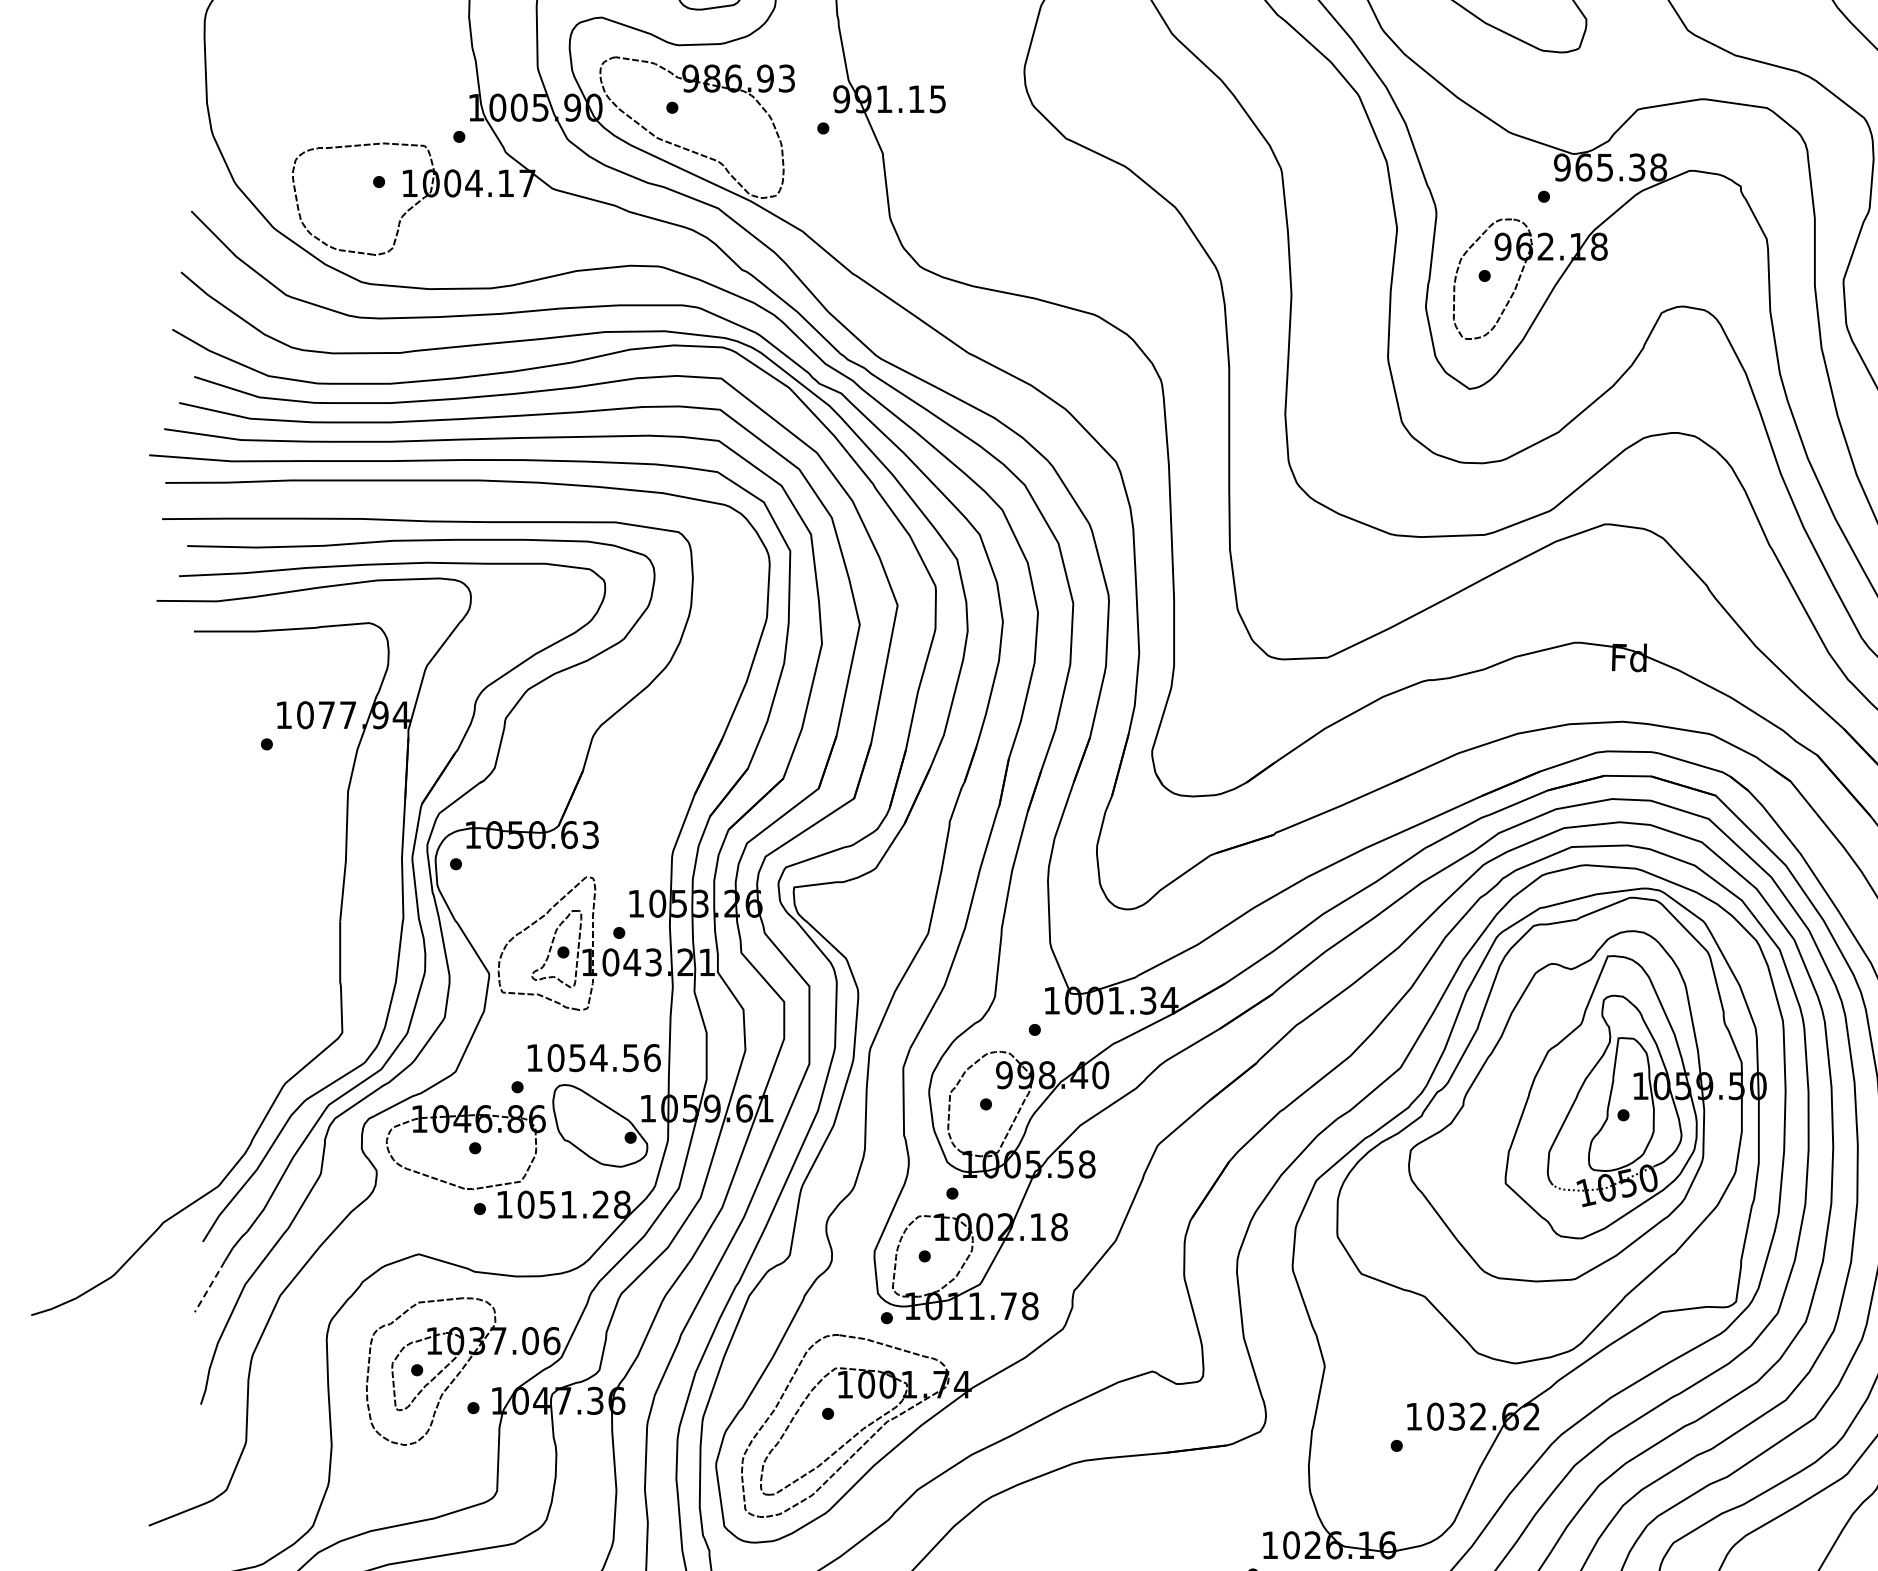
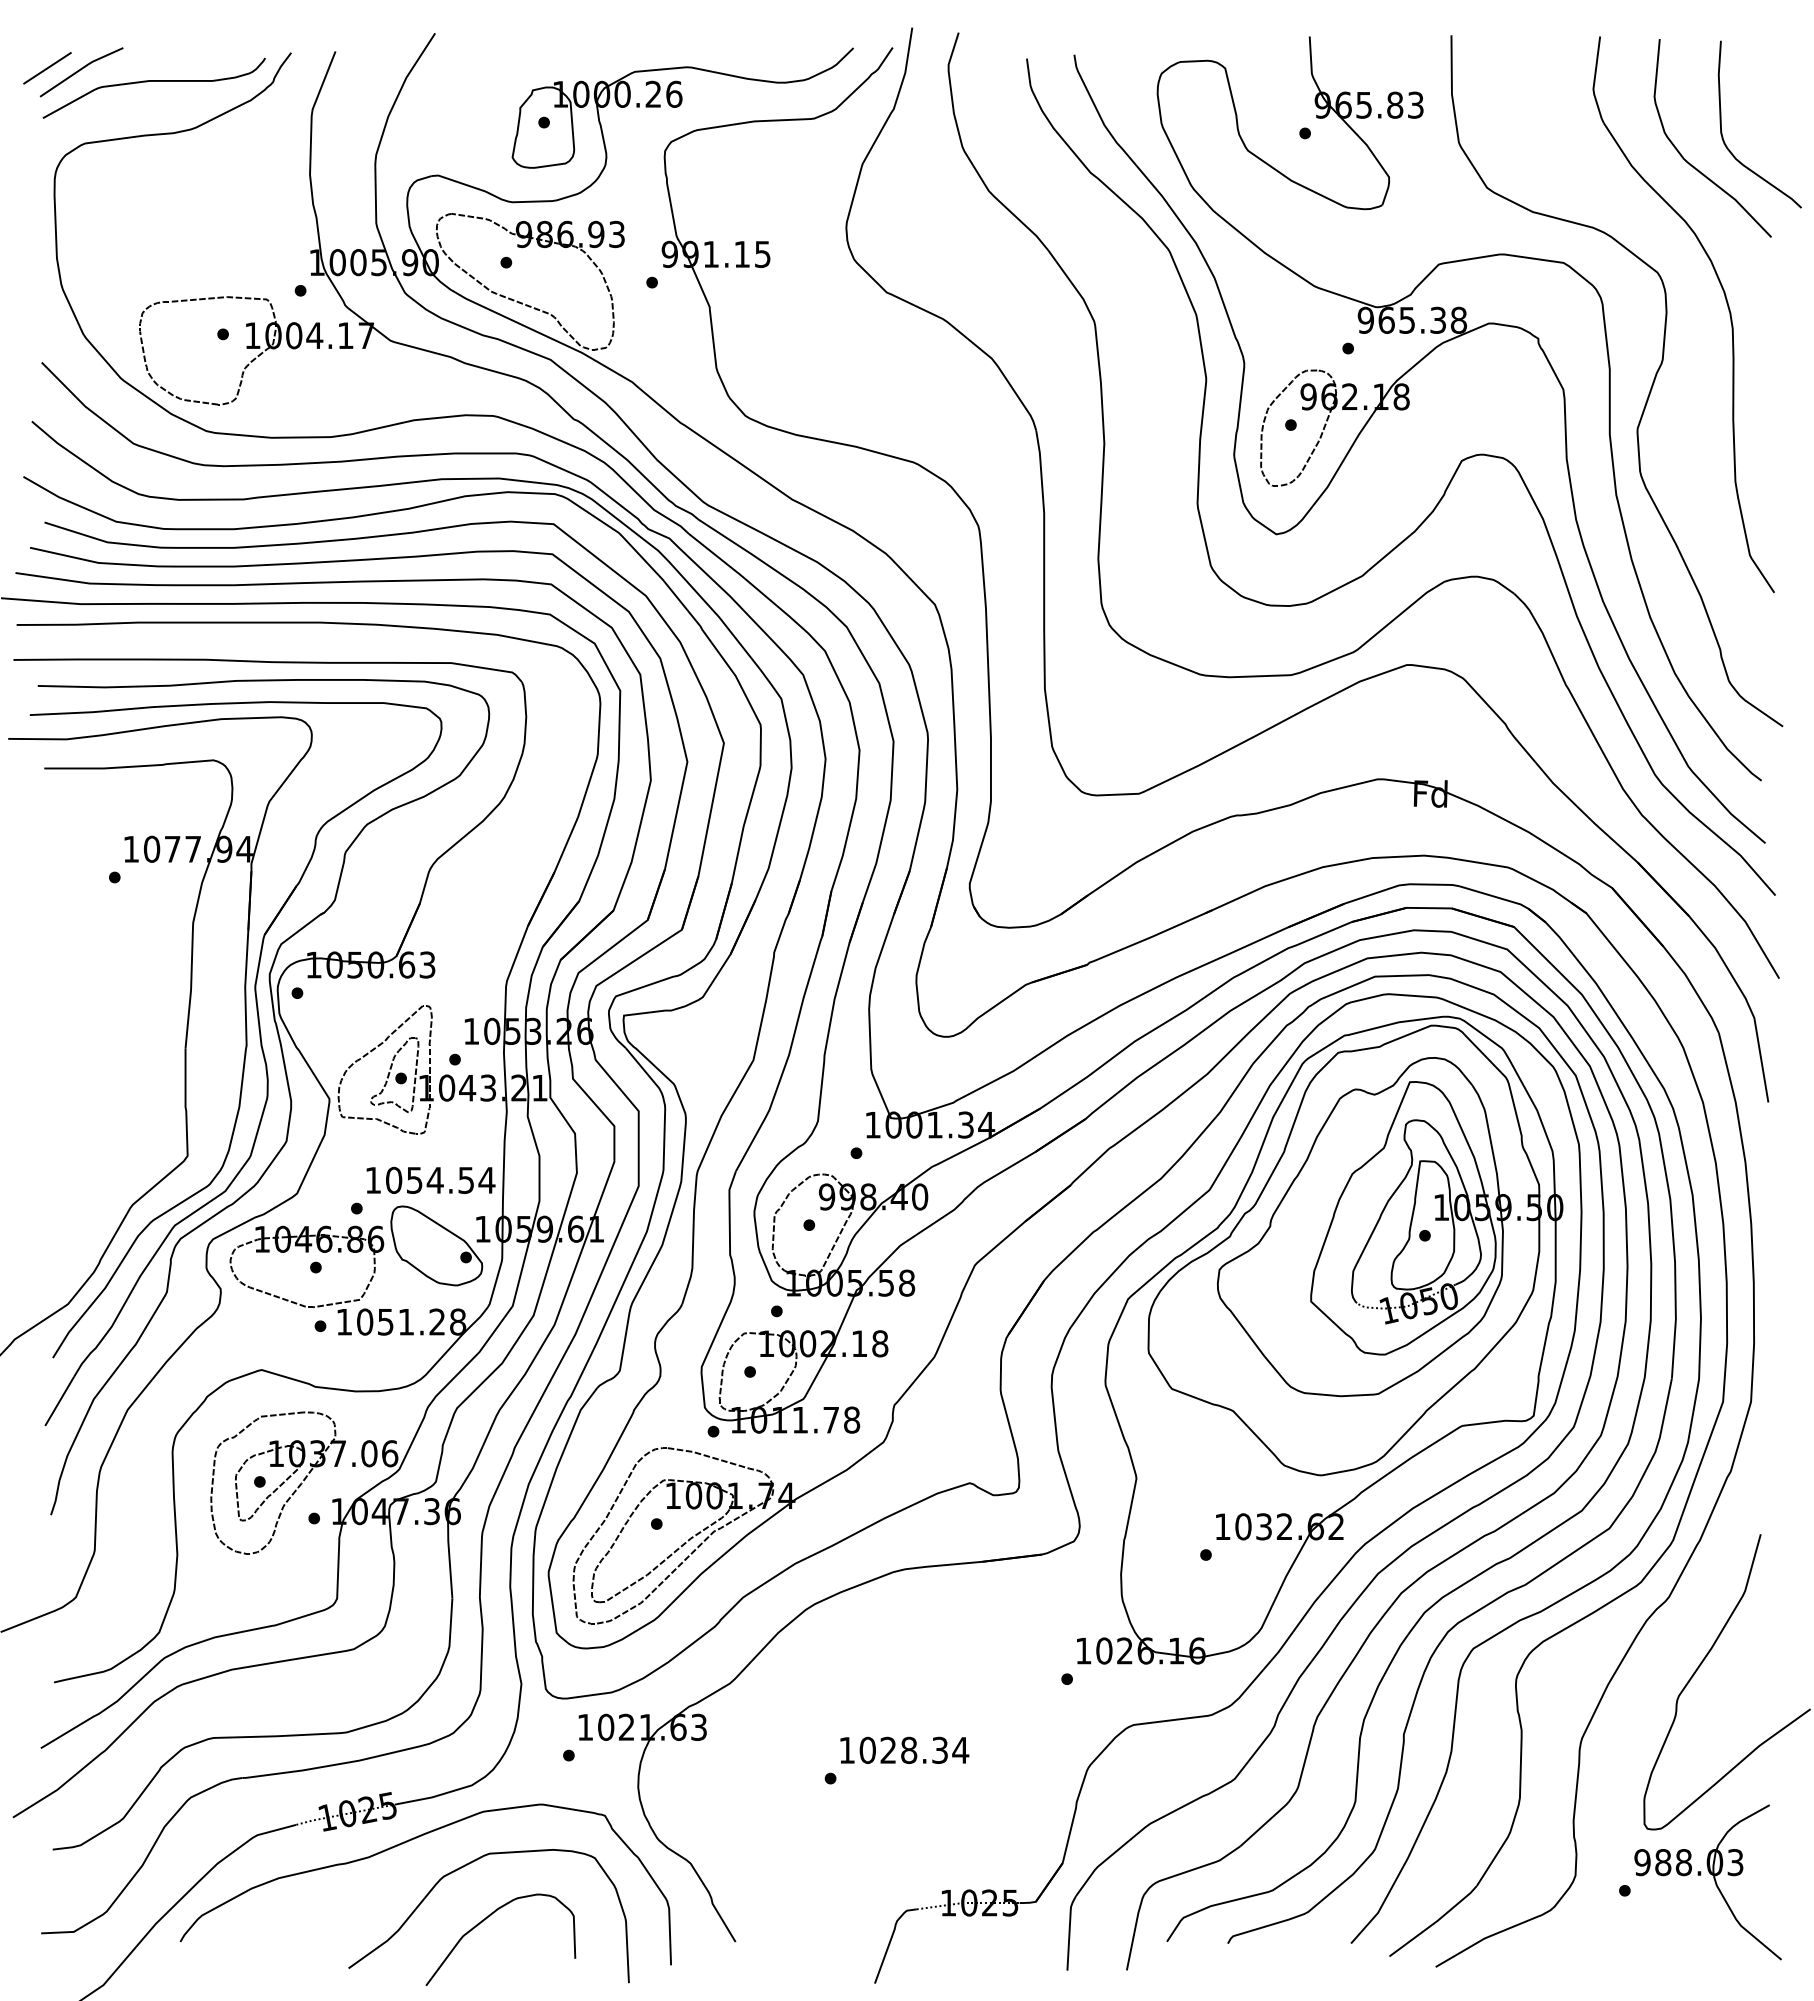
text: (651, 1057) -> (486, 1179), 1054.56 -> 1054.54
line: (209, 1286) -> (59, 1401), dashed -> solid

